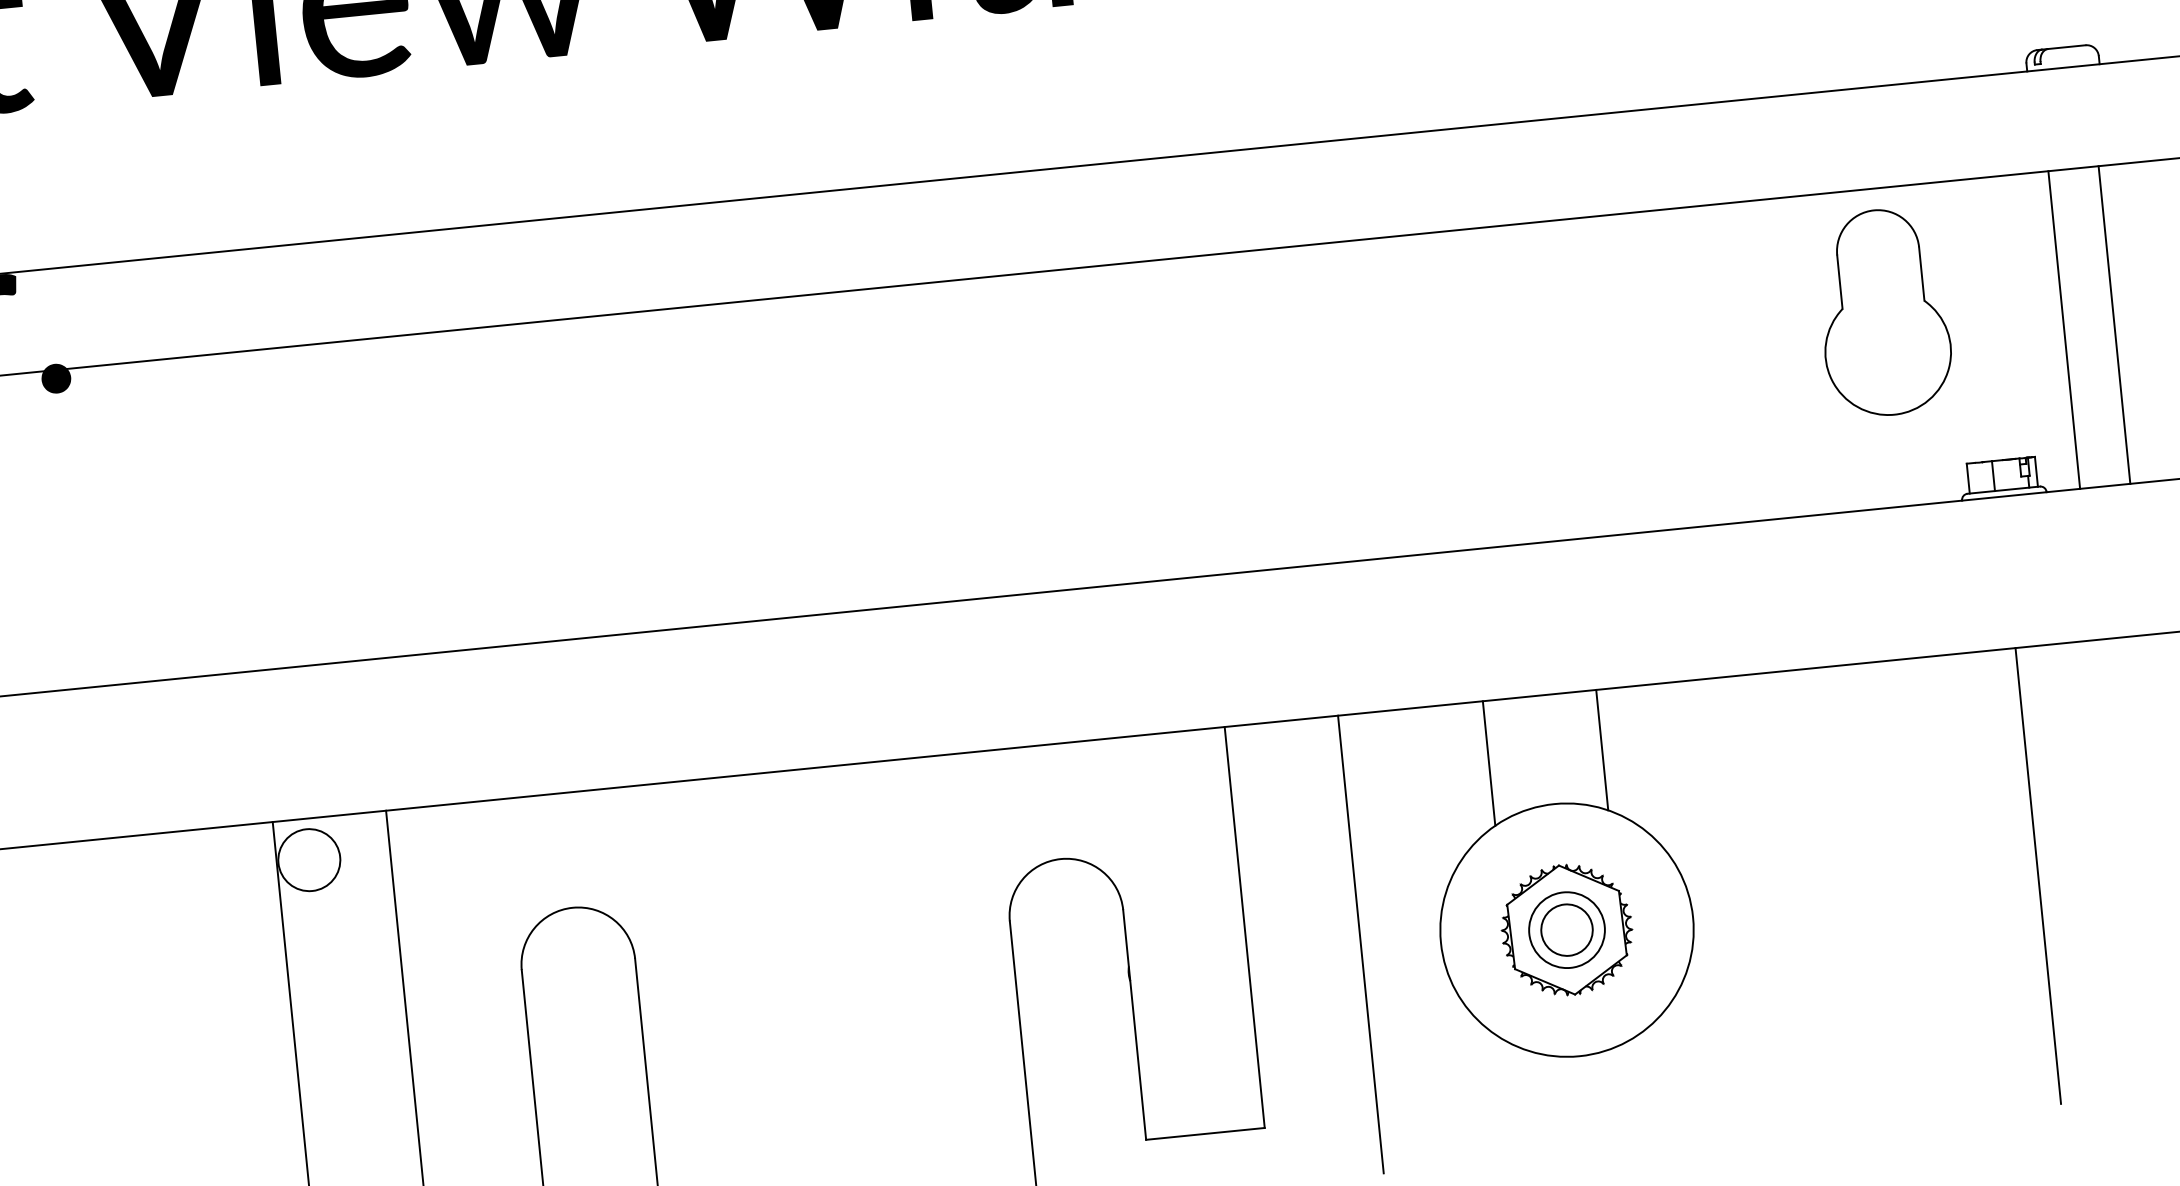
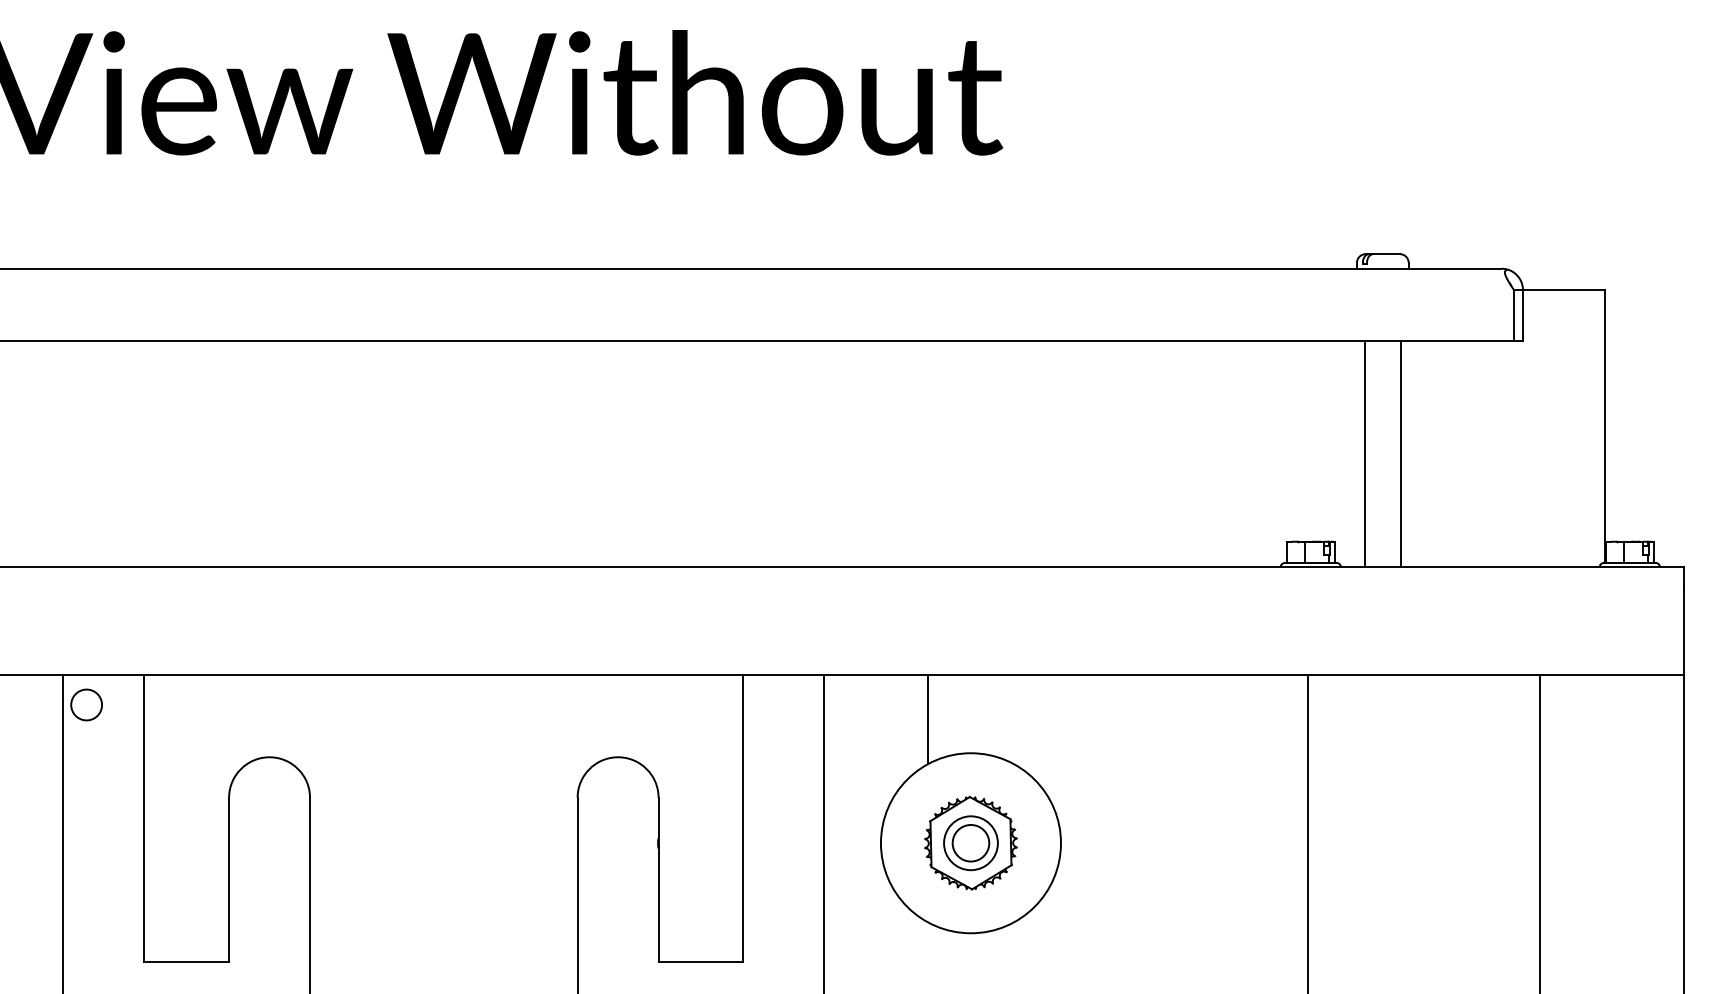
part: (1883, 311) -> (1238, 428), removed
line: (1602, 750) -> (1008, 718), removed
circle: (309, 859) -> (86, 704), size x0.7

